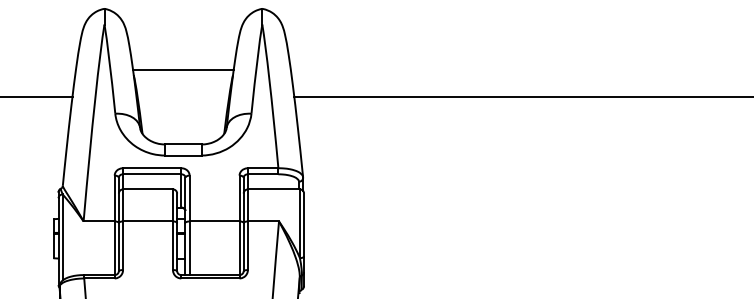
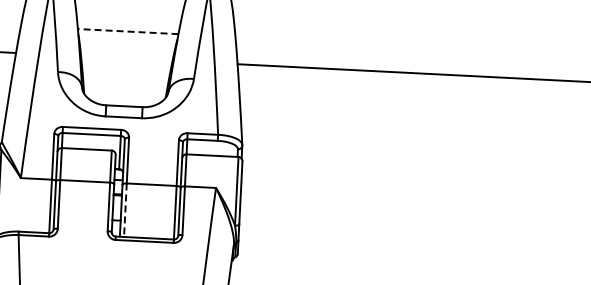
line: (182, 69) -> (127, 31), solid -> dashed
line: (189, 248) -> (125, 210), solid -> dashed

